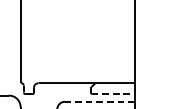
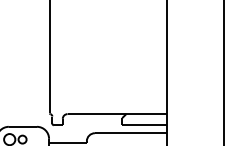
line: (112, 94) -> (144, 125), dashed -> solid
line: (99, 102) -> (130, 133), dashed -> solid

